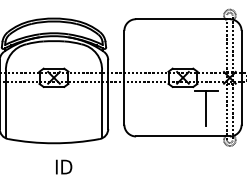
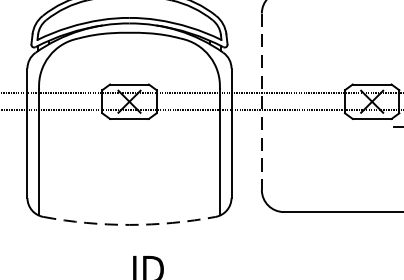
line: (124, 77) -> (262, 101), solid -> dashed
arc: (53, 143) -> (128, 225), solid -> dashed

